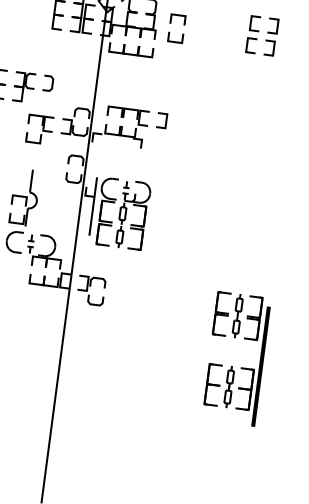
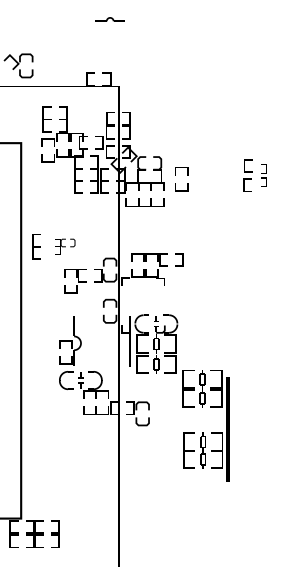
part: (271, 36) -> (263, 175), size x0.7
part: (33, 88) -> (65, 246), size x0.6
part: (232, 366) -> (203, 432), moved

